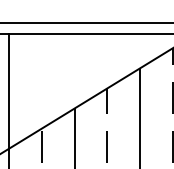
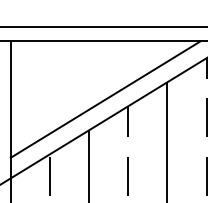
line: (88, 82) -> (105, 99), added

